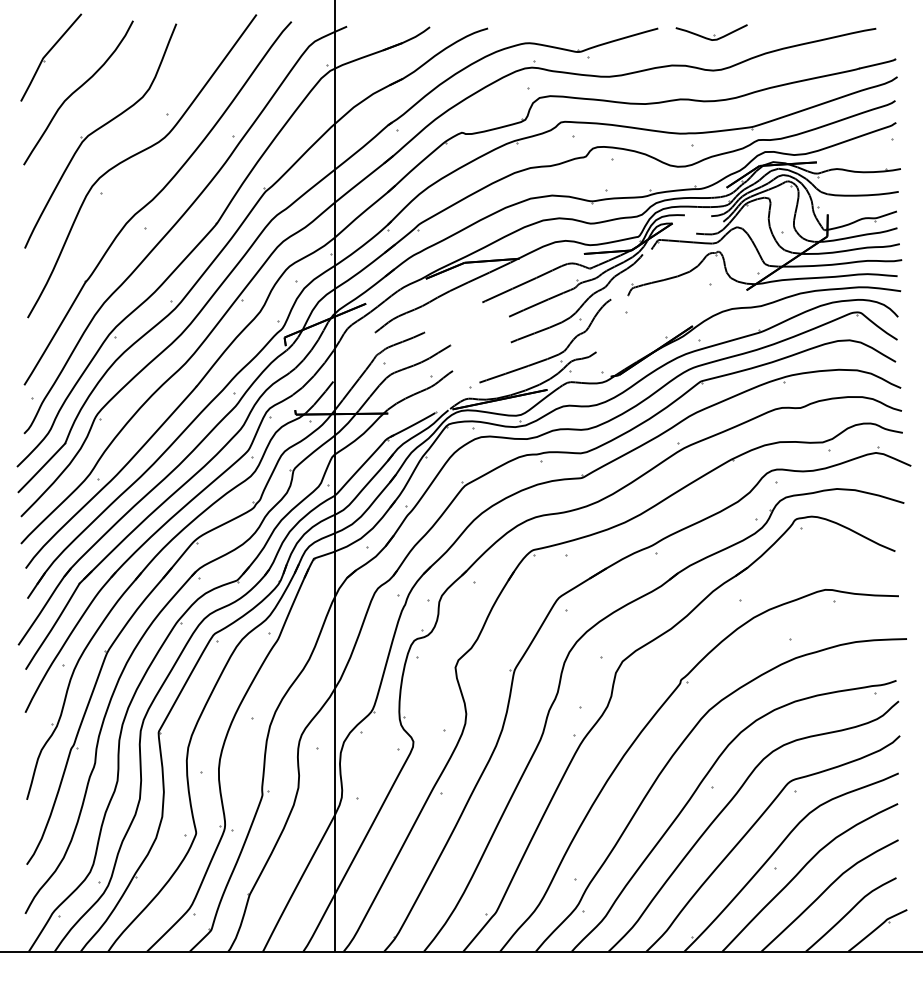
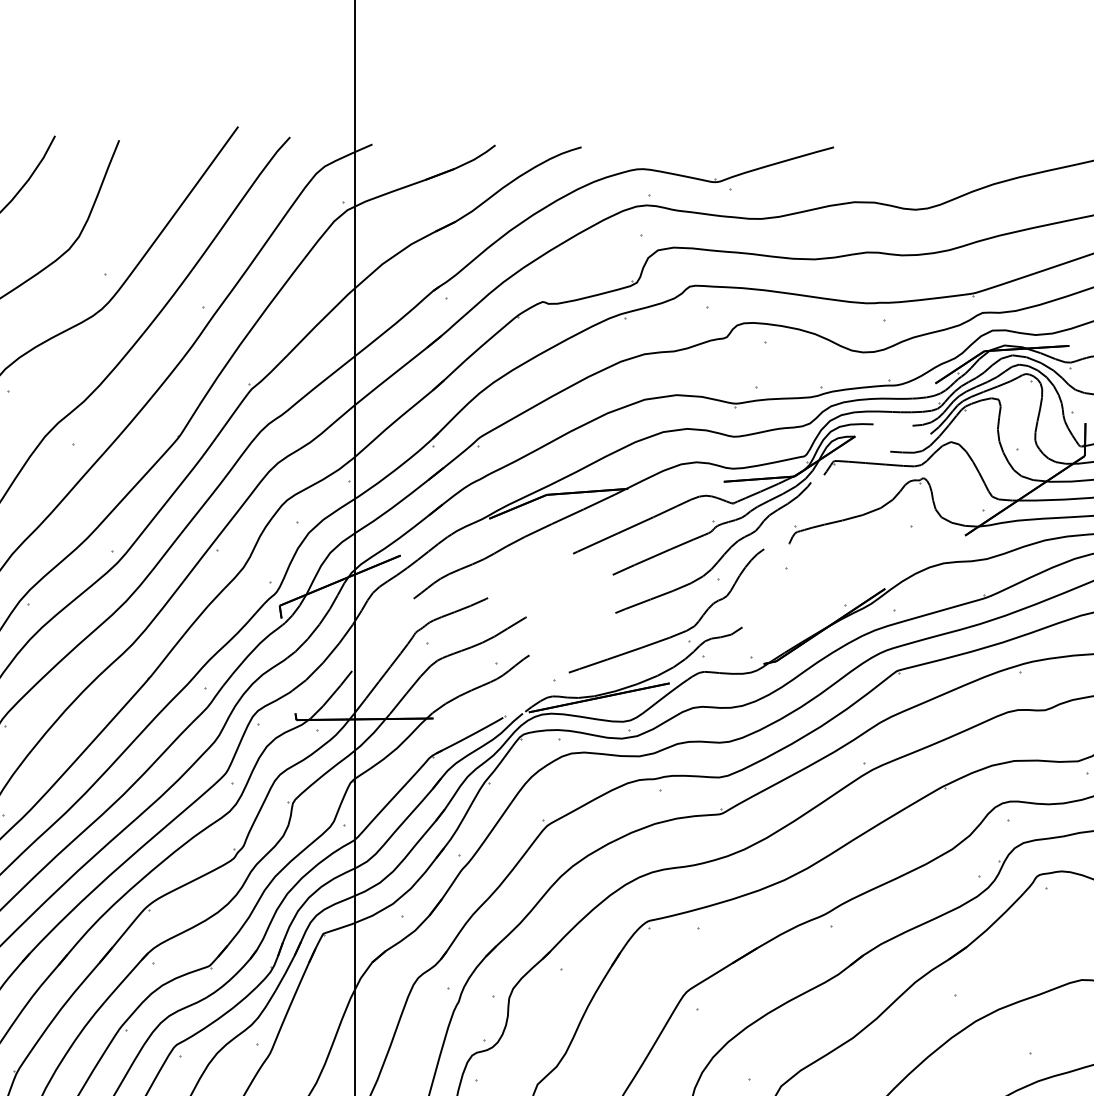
part: (711, 32) -> (913, 153), removed

